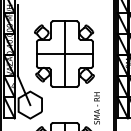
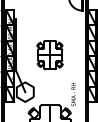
part: (63, 53) -> (49, 54), size x0.6

